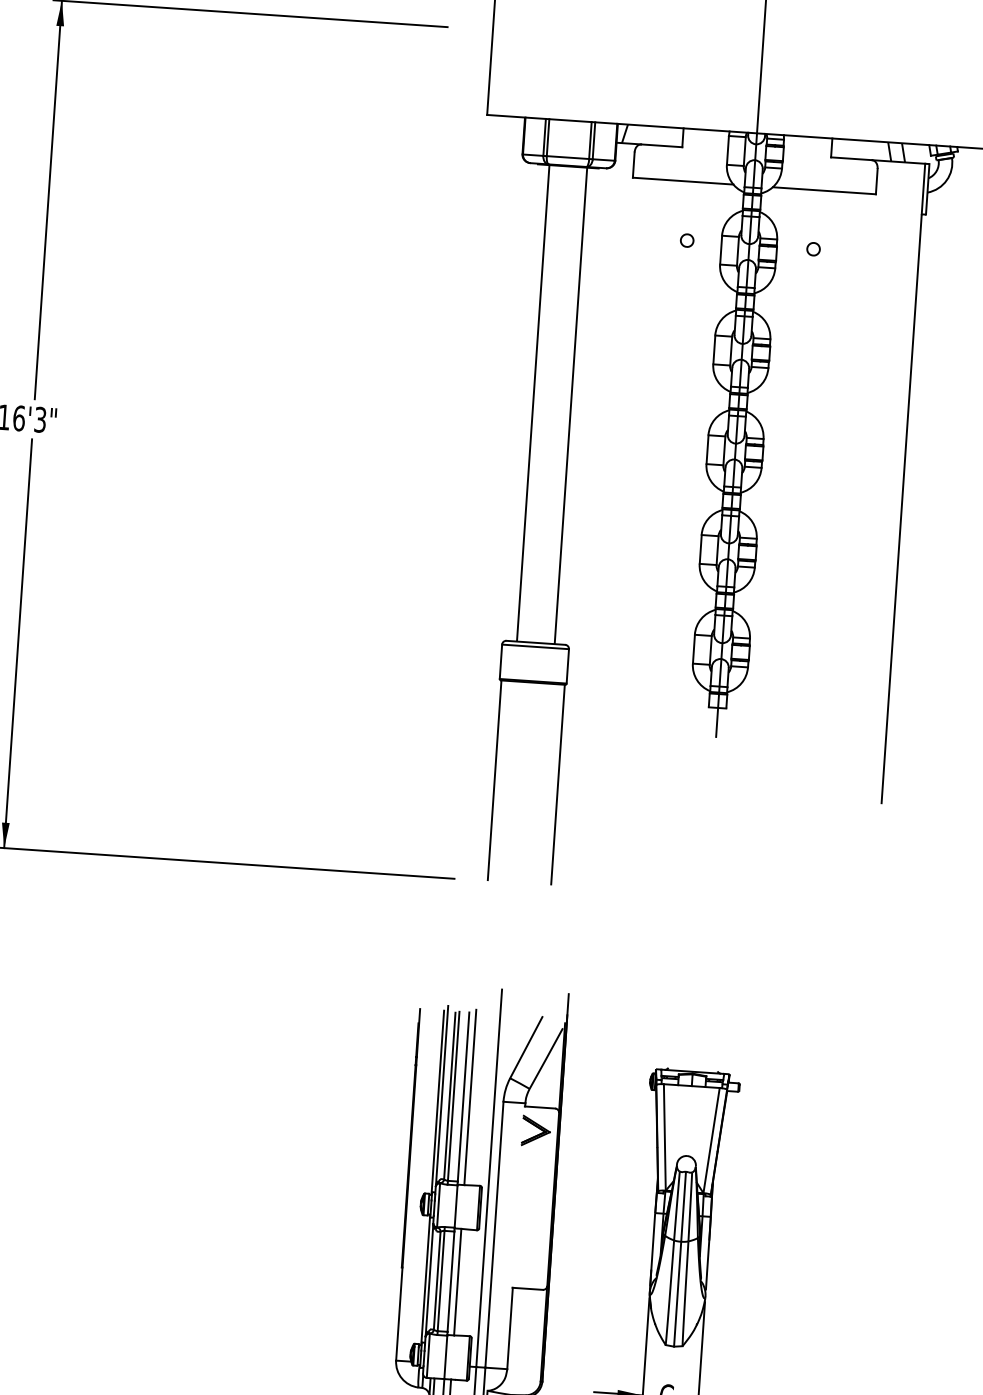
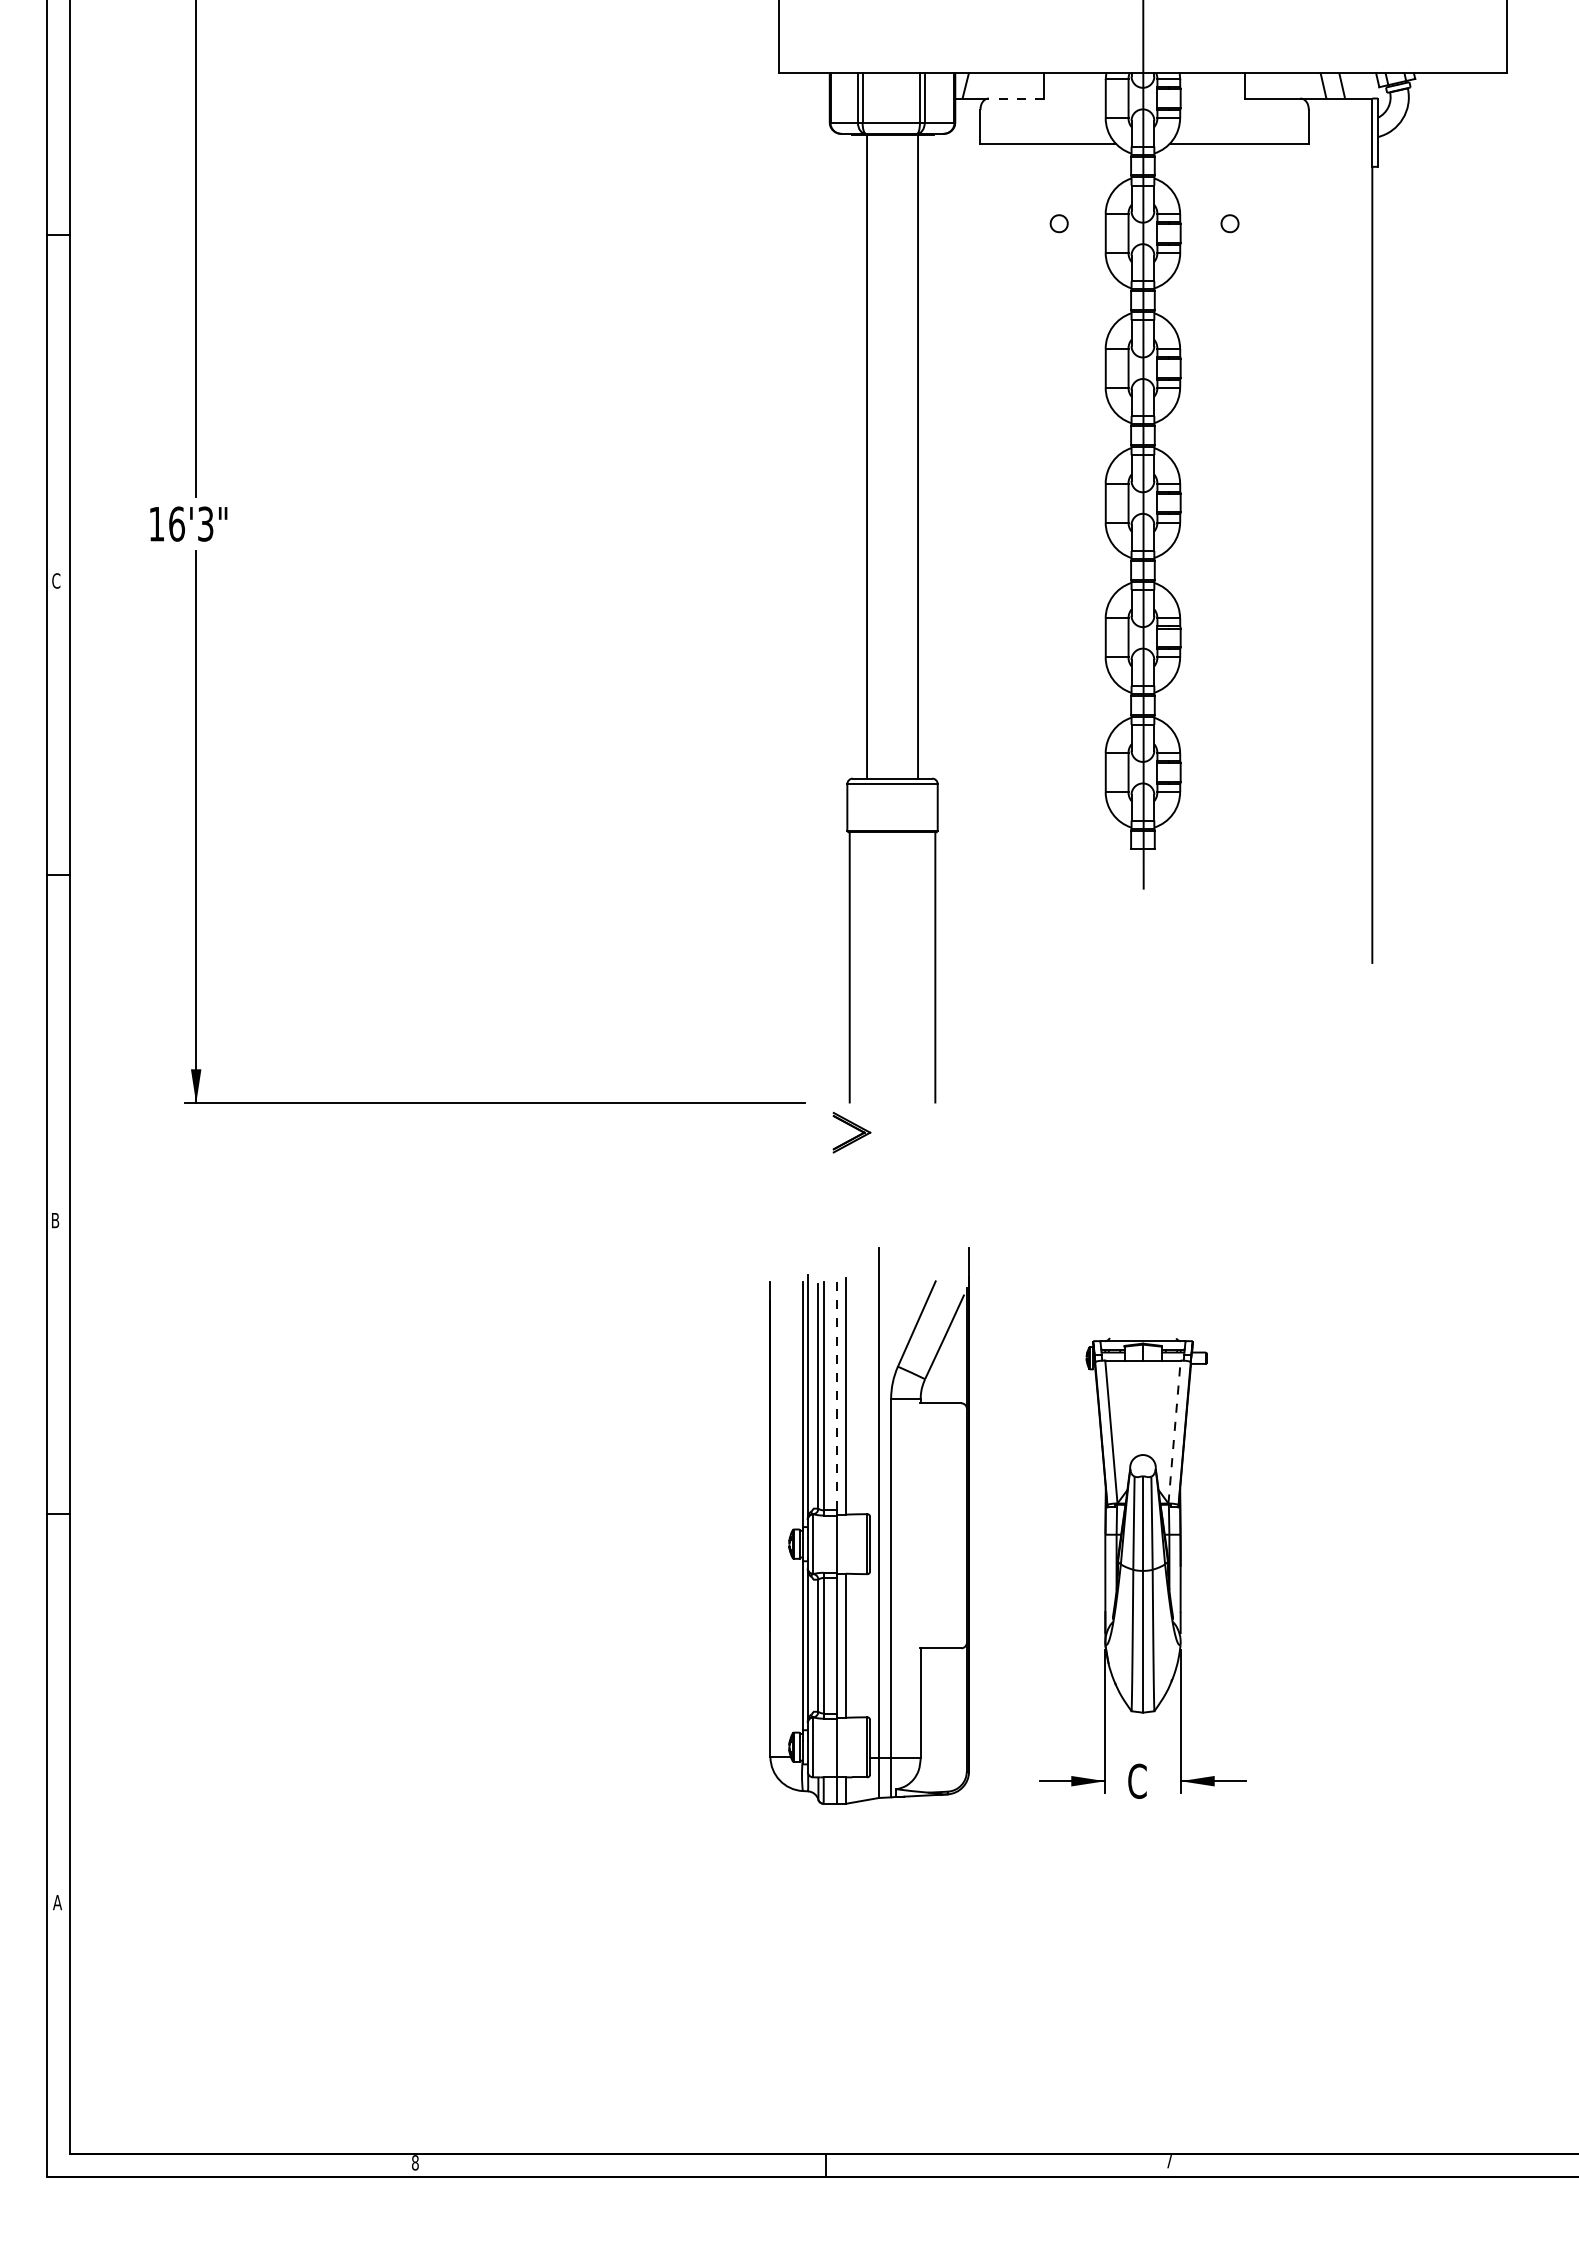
line: (661, 145) -> (1016, 98), solid -> dashed
line: (463, 1097) -> (836, 1396), solid -> dashed
part: (535, 1131) -> (851, 1132), moved
line: (711, 1140) -> (1174, 1432), solid -> dashed

